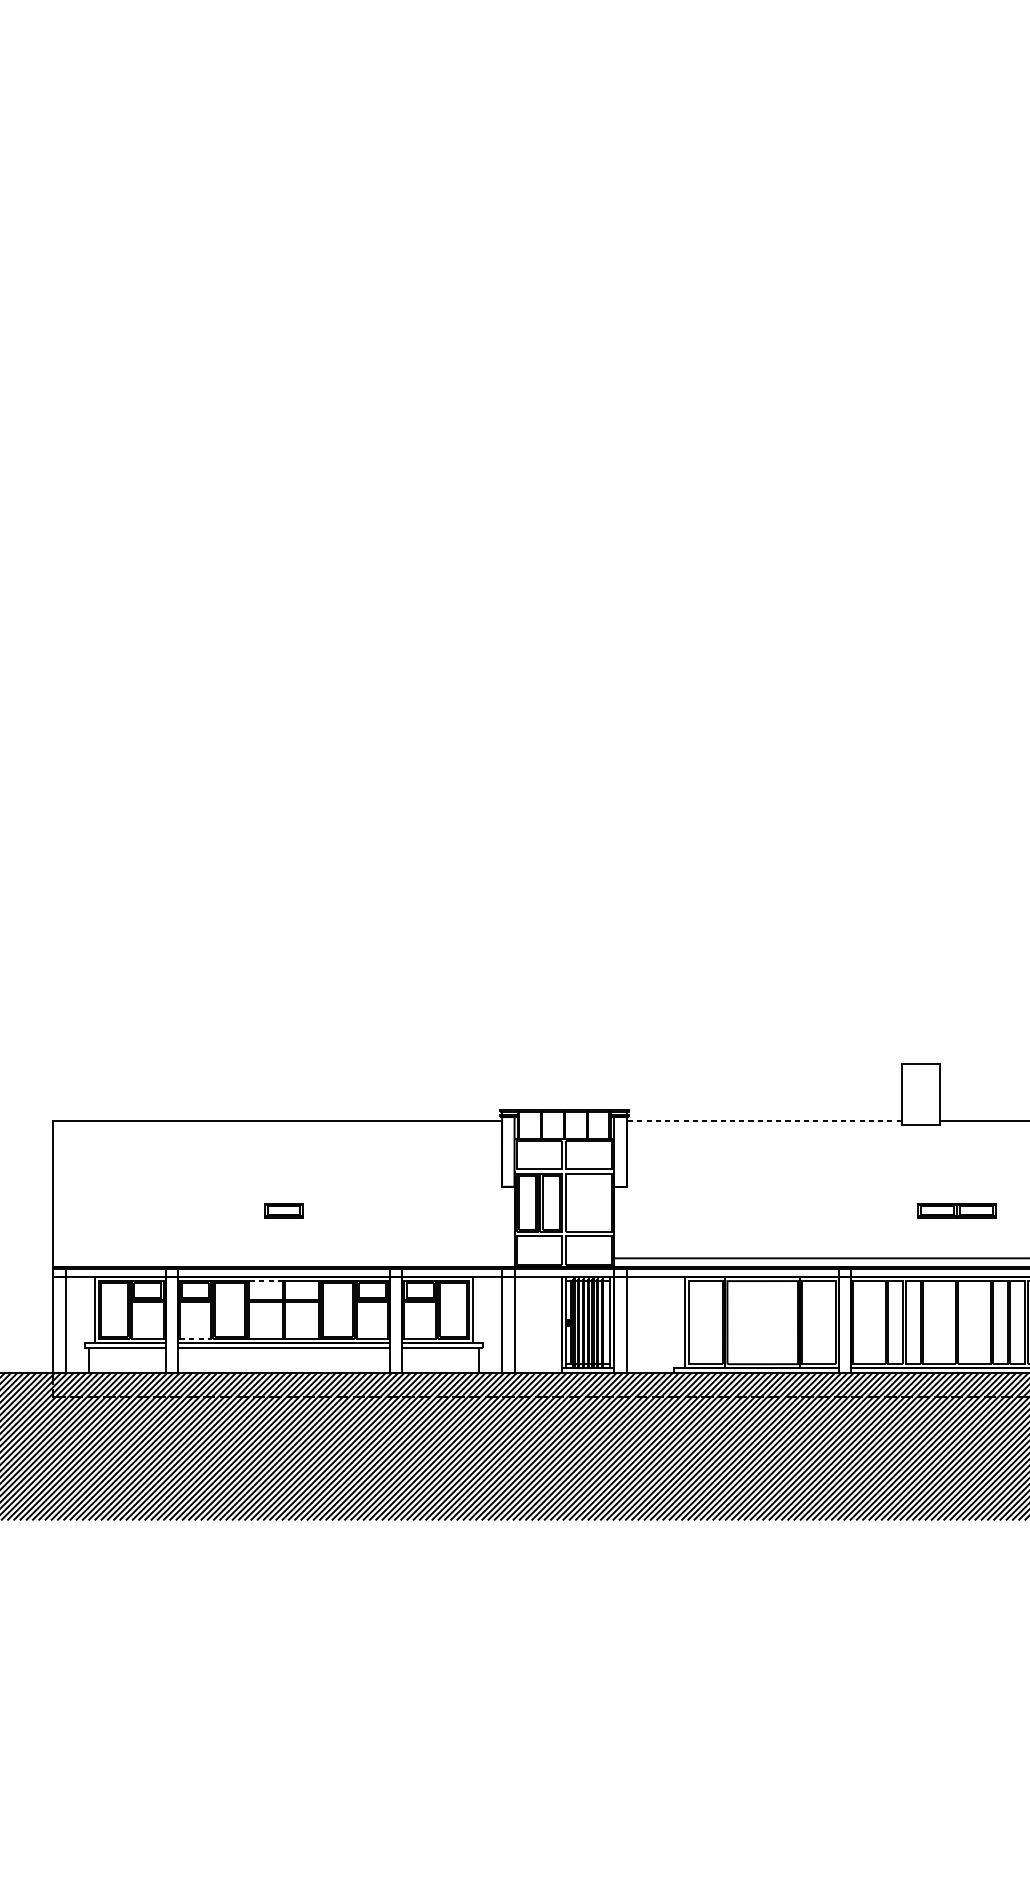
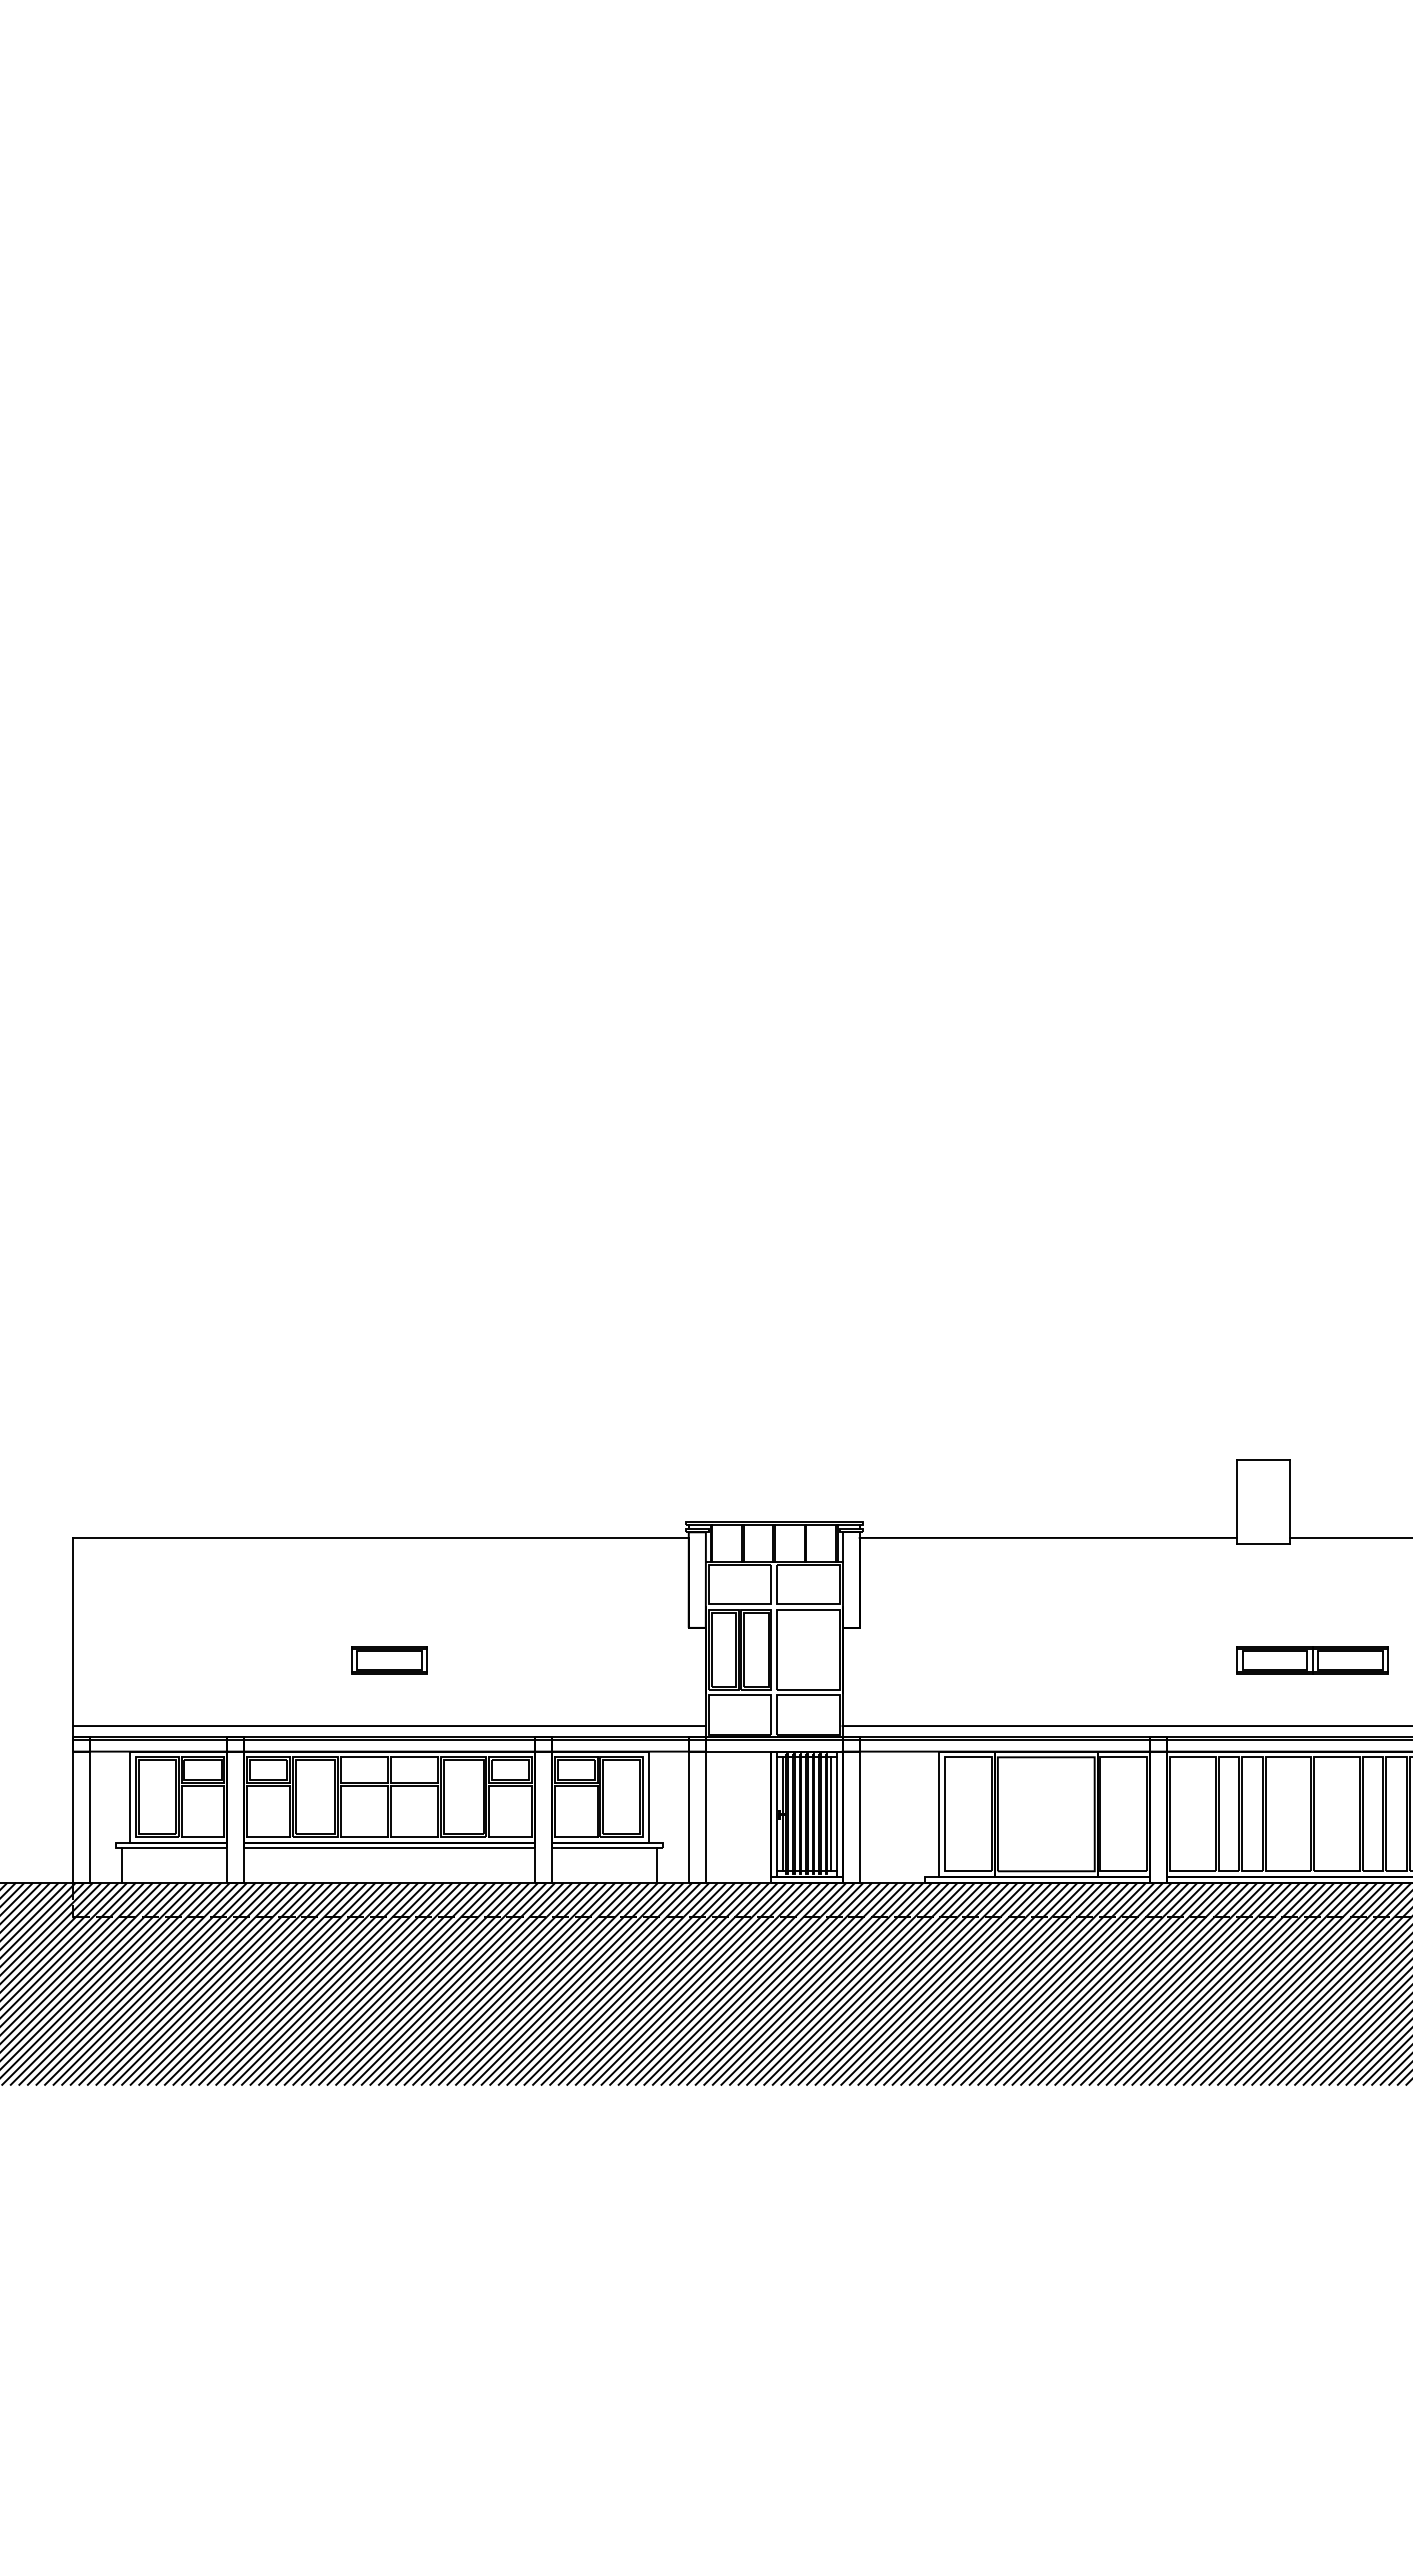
line: (764, 1120) -> (1048, 1537), dashed -> solid
part: (283, 1210) -> (389, 1660), size x1.43
part: (956, 1210) -> (1312, 1660), size x1.43
line: (283, 1258) -> (389, 1726), added
line: (265, 1281) -> (364, 1757), dashed -> solid
line: (606, 1322) -> (831, 1814), added
line: (196, 1339) -> (269, 1837), dashed -> solid

